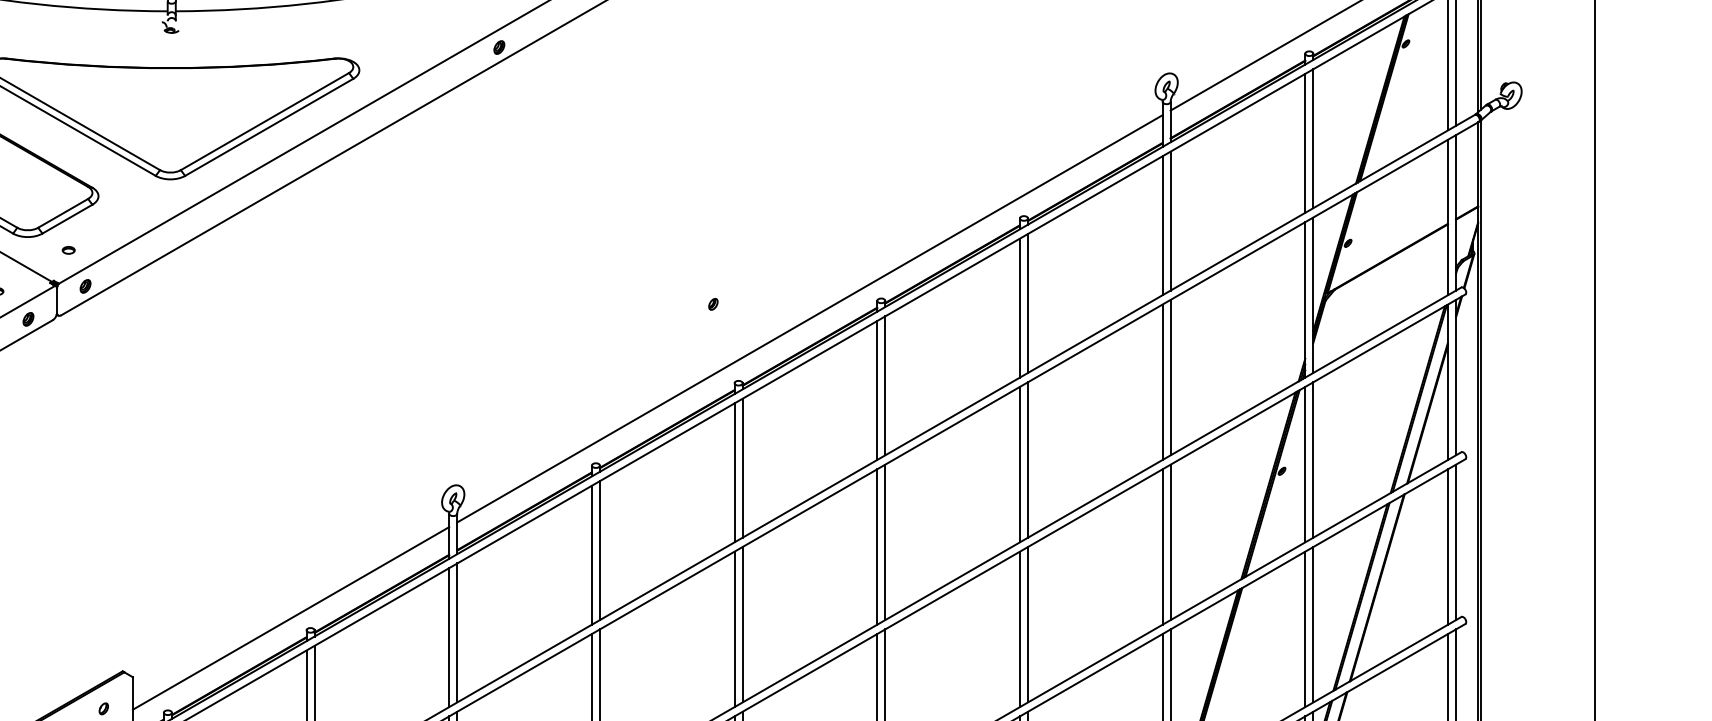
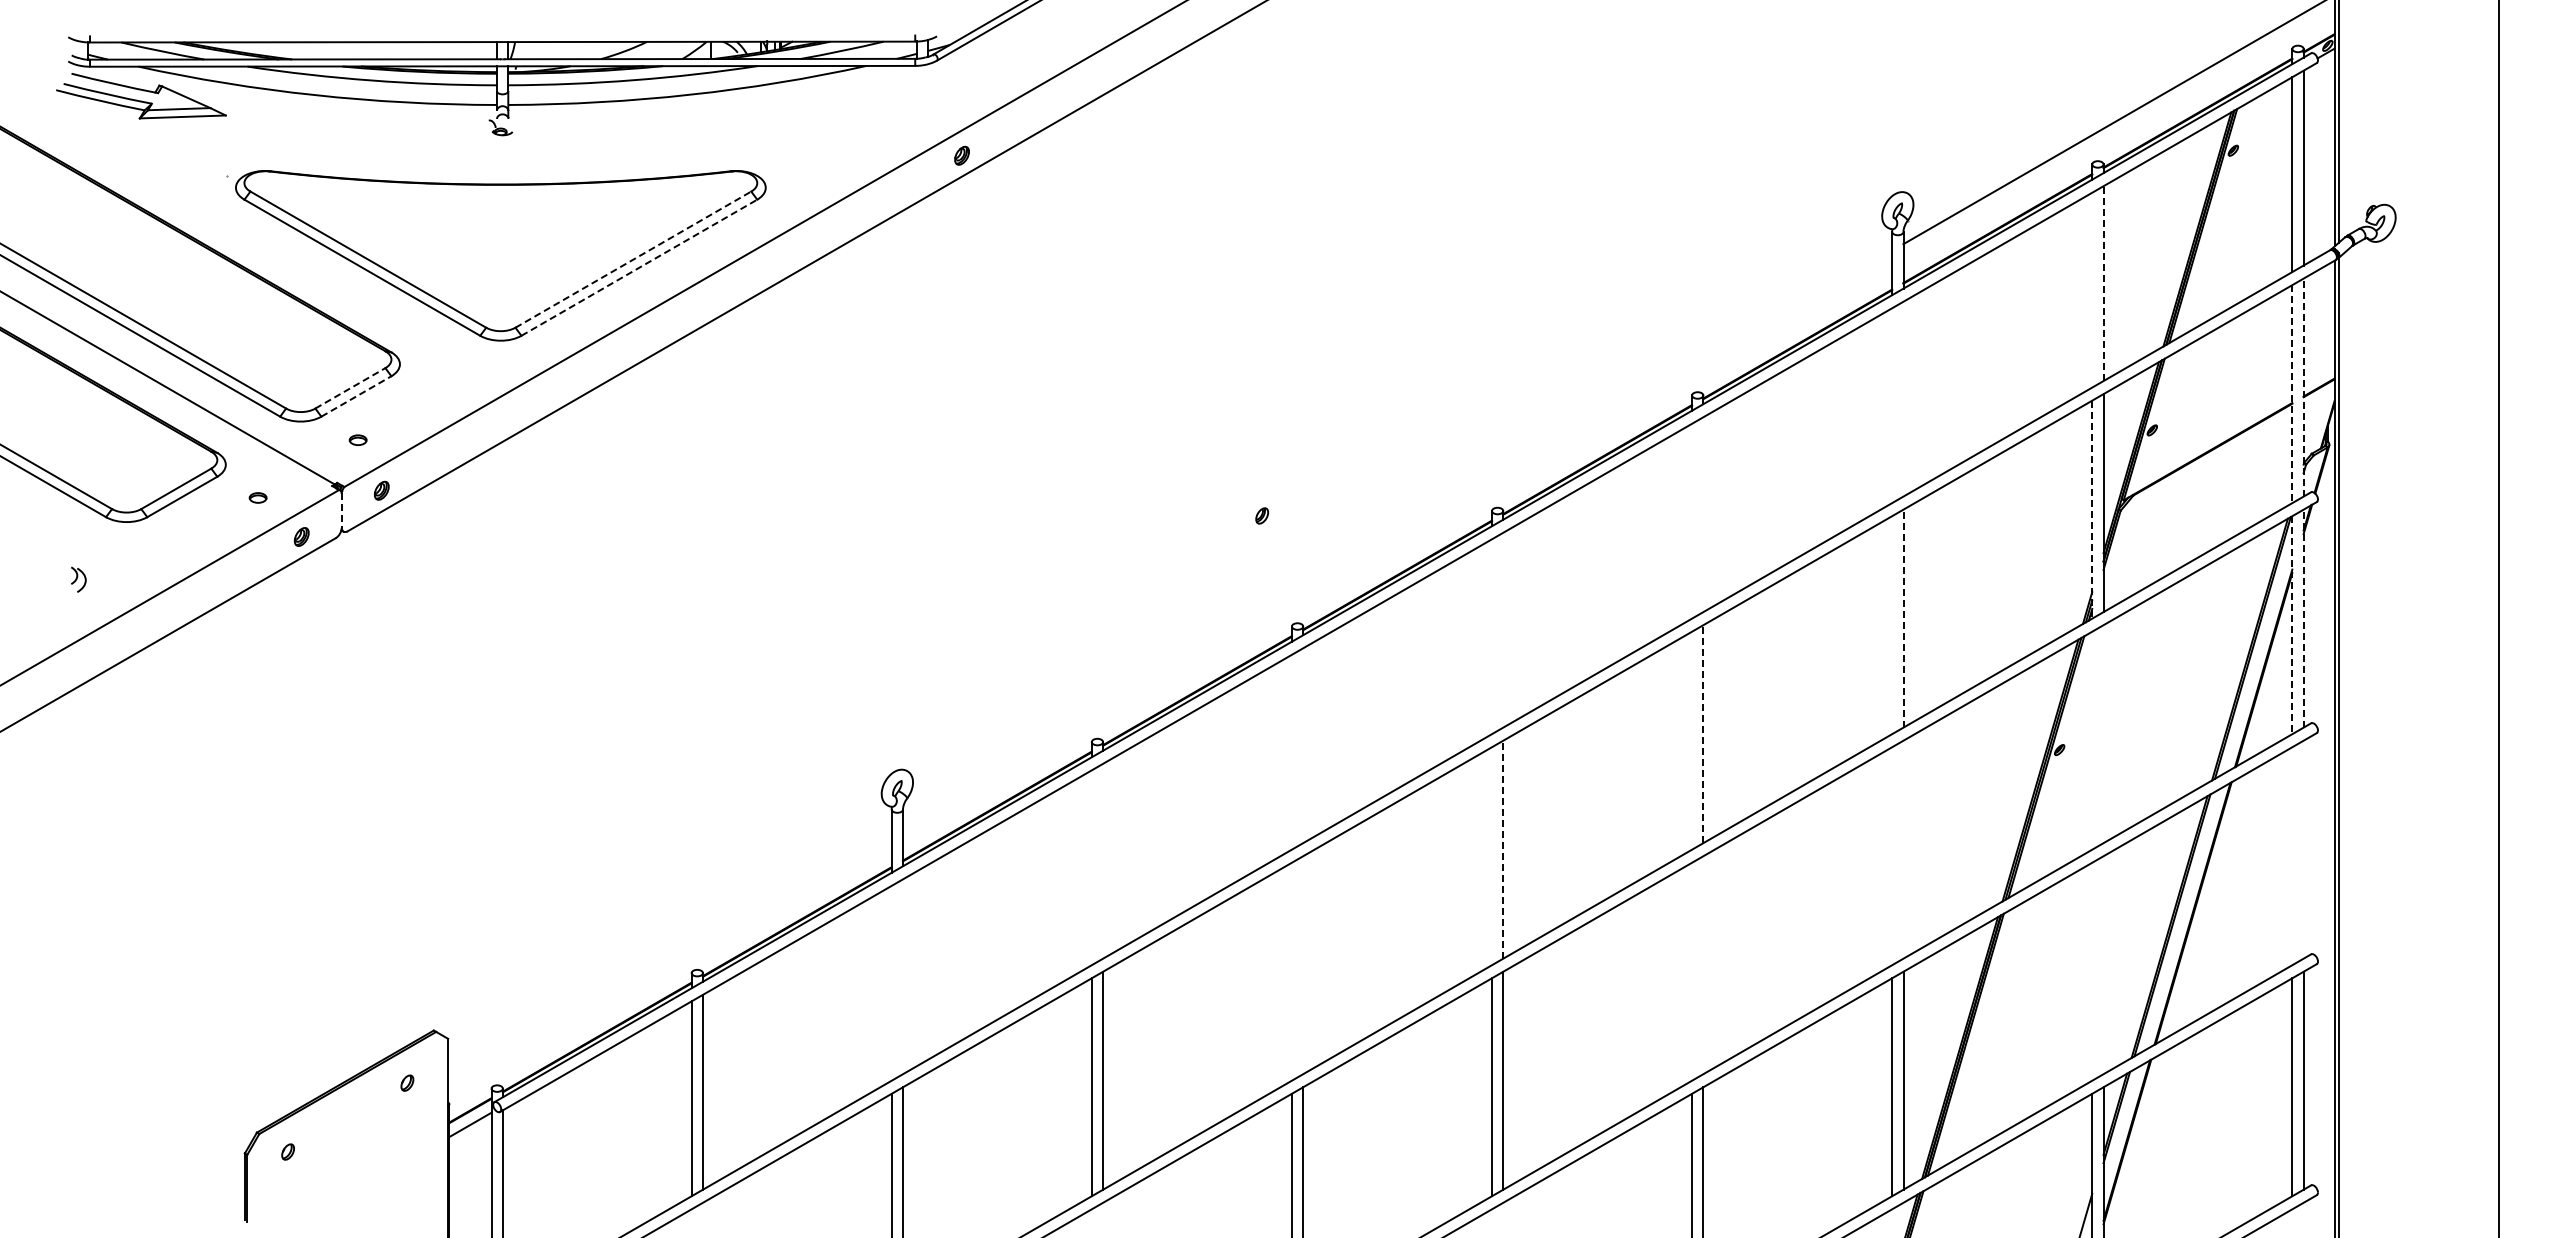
line: (265, 121) -> (633, 259), solid -> dashed
line: (269, 127) -> (639, 267), solid -> dashed
line: (1313, 138) -> (2103, 283), solid -> dashed
line: (1305, 142) -> (2092, 289), removed
line: (1455, 212) -> (2303, 387), solid -> dashed
line: (63, 213) -> (350, 388), solid -> dashed
line: (1448, 217) -> (2292, 394), solid -> dashed
line: (67, 219) -> (356, 396), solid -> dashed
line: (1170, 220) -> (1903, 398), removed
line: (1162, 225) -> (1892, 405), removed
line: (1305, 299) -> (2092, 509), solid -> dashed
line: (56, 300) -> (341, 510), solid -> dashed
line: (1028, 303) -> (1703, 514), removed
line: (1020, 307) -> (1692, 520), removed
line: (809, 318) -> (1397, 535), removed
line: (1170, 377) -> (1903, 618), solid -> dashed
line: (1455, 377) -> (2303, 618), solid -> dashed
line: (1162, 382) -> (1892, 625), removed
line: (1448, 382) -> (2292, 625), solid -> dashed
line: (885, 385) -> (1503, 629), removed
line: (876, 390) -> (1491, 636), removed
line: (1028, 460) -> (1703, 734), solid -> dashed
line: (1313, 460) -> (2103, 734), removed
line: (1020, 464) -> (1692, 740), removed
line: (1305, 464) -> (2092, 740), removed
line: (742, 468) -> (1303, 745), removed
line: (734, 472) -> (1291, 751), removed
line: (885, 542) -> (1503, 849), solid -> dashed
line: (1170, 542) -> (1903, 849), removed
line: (1455, 542) -> (2303, 849), removed
line: (876, 547) -> (1491, 856), removed
line: (1162, 547) -> (1892, 856), removed
line: (1448, 547) -> (2292, 856), removed
line: (600, 550) -> (1103, 860), removed
line: (591, 555) -> (1091, 867), removed
line: (290, 618) -> (669, 956), removed
line: (742, 624) -> (1303, 965), removed
line: (1028, 624) -> (1703, 965), removed
line: (1313, 624) -> (2103, 965), removed
line: (734, 629) -> (1291, 971), removed
line: (1020, 629) -> (1692, 971), removed
line: (1305, 629) -> (2092, 971), removed
line: (457, 632) -> (903, 976), removed
line: (449, 637) -> (891, 982), removed

